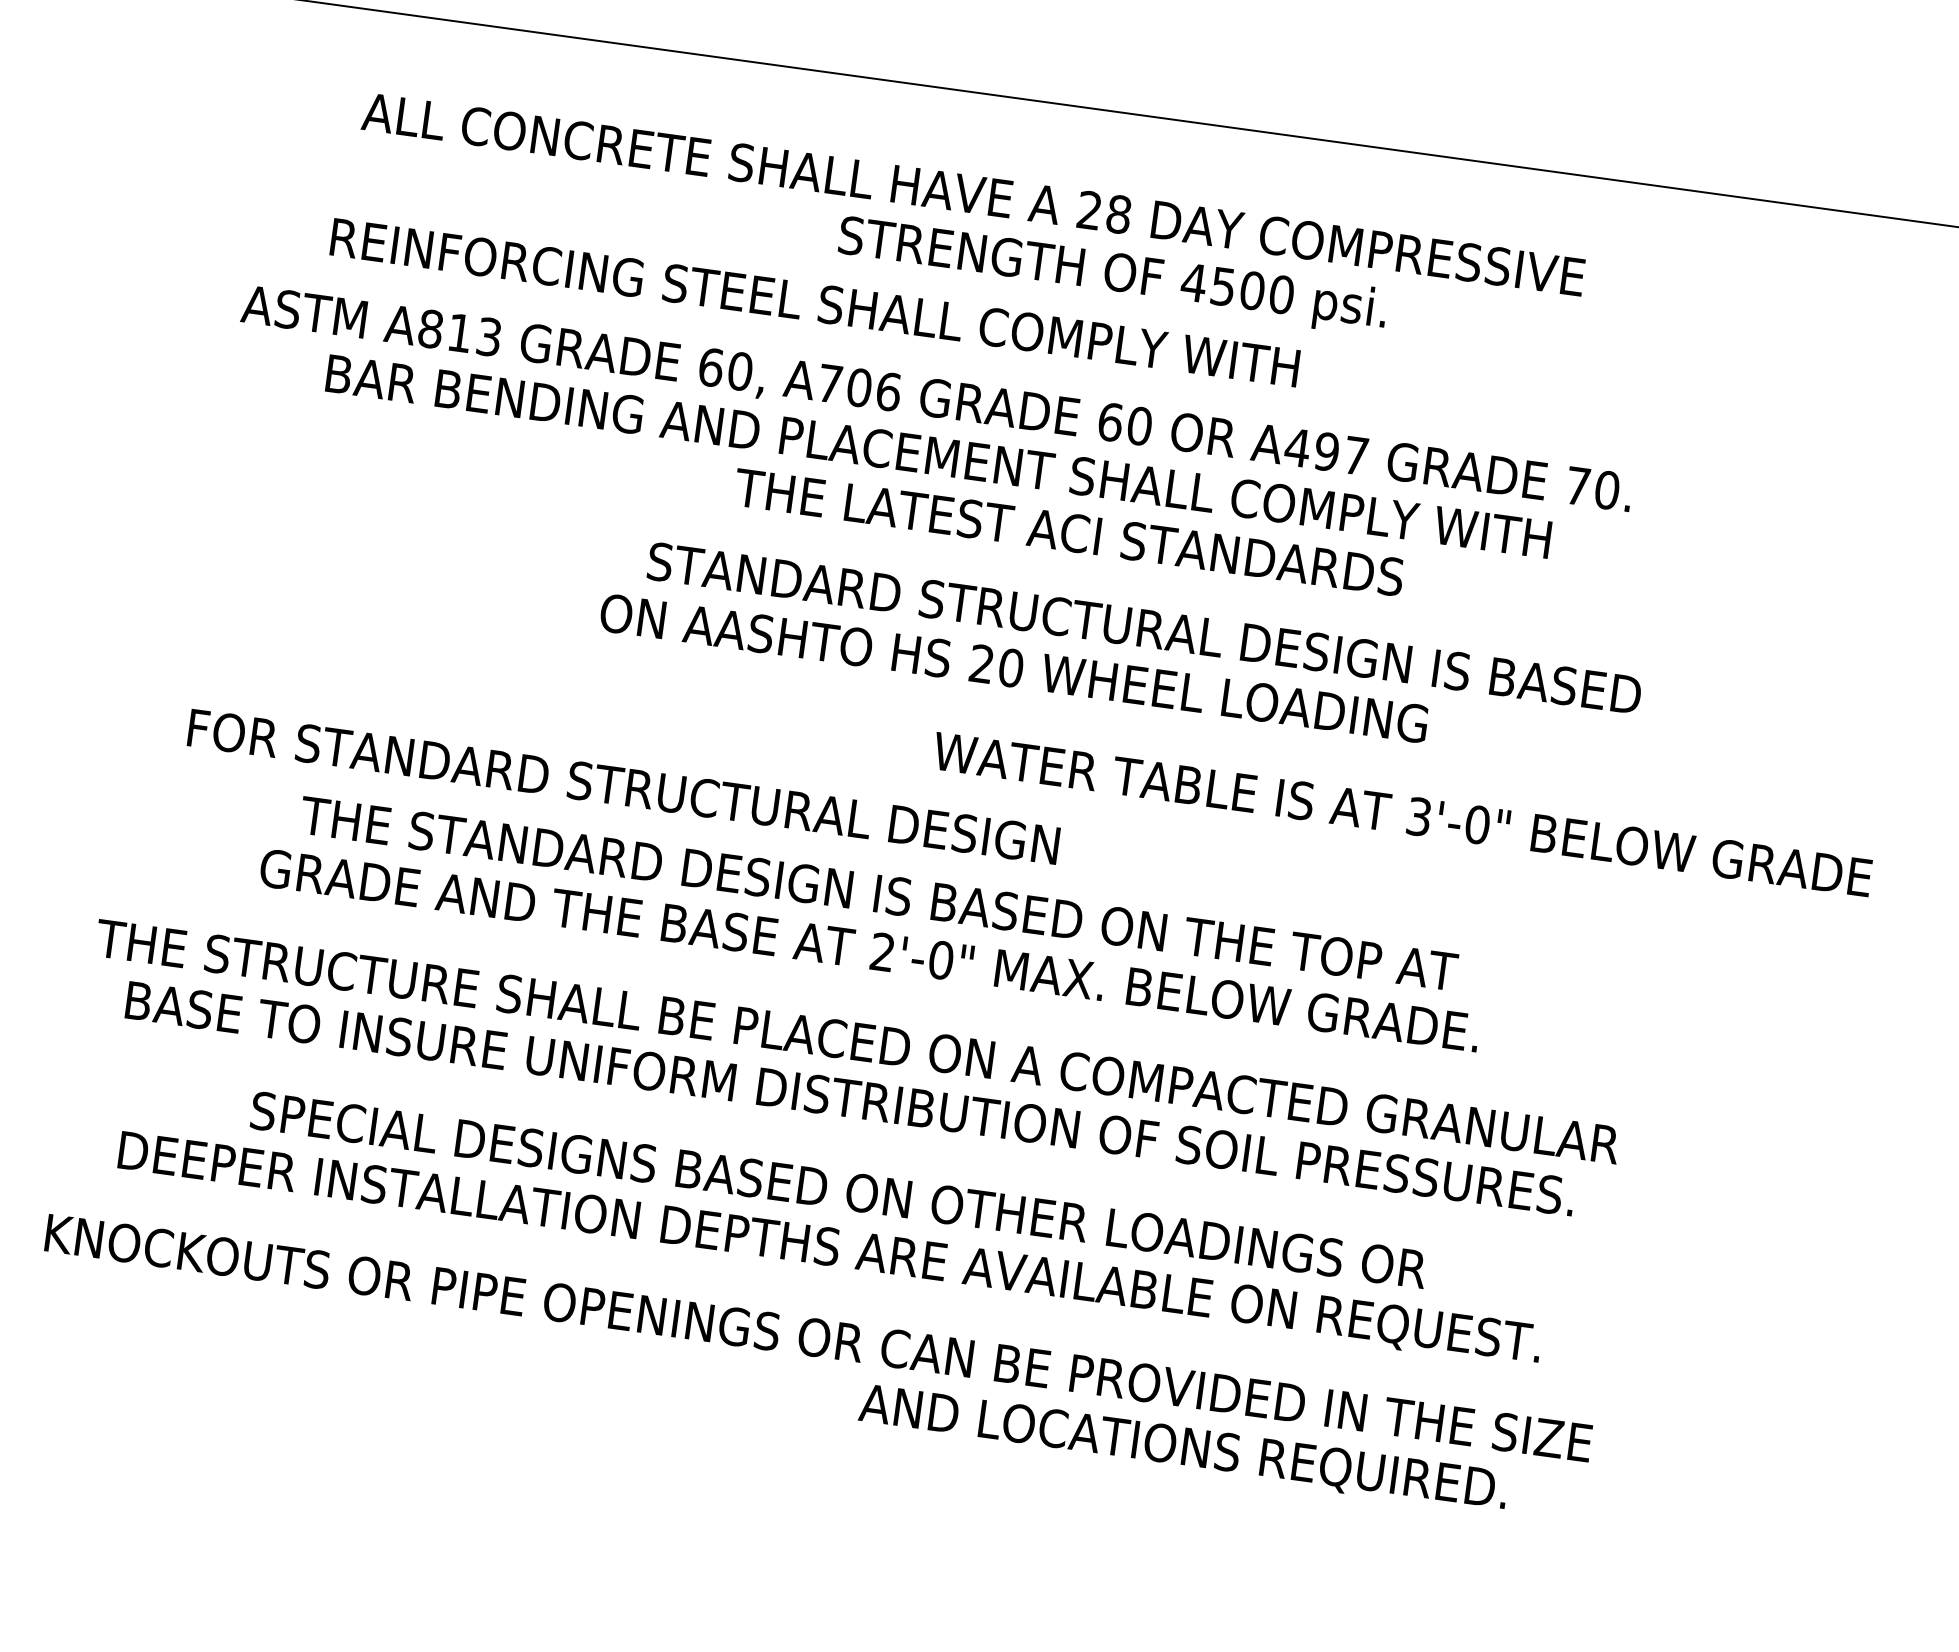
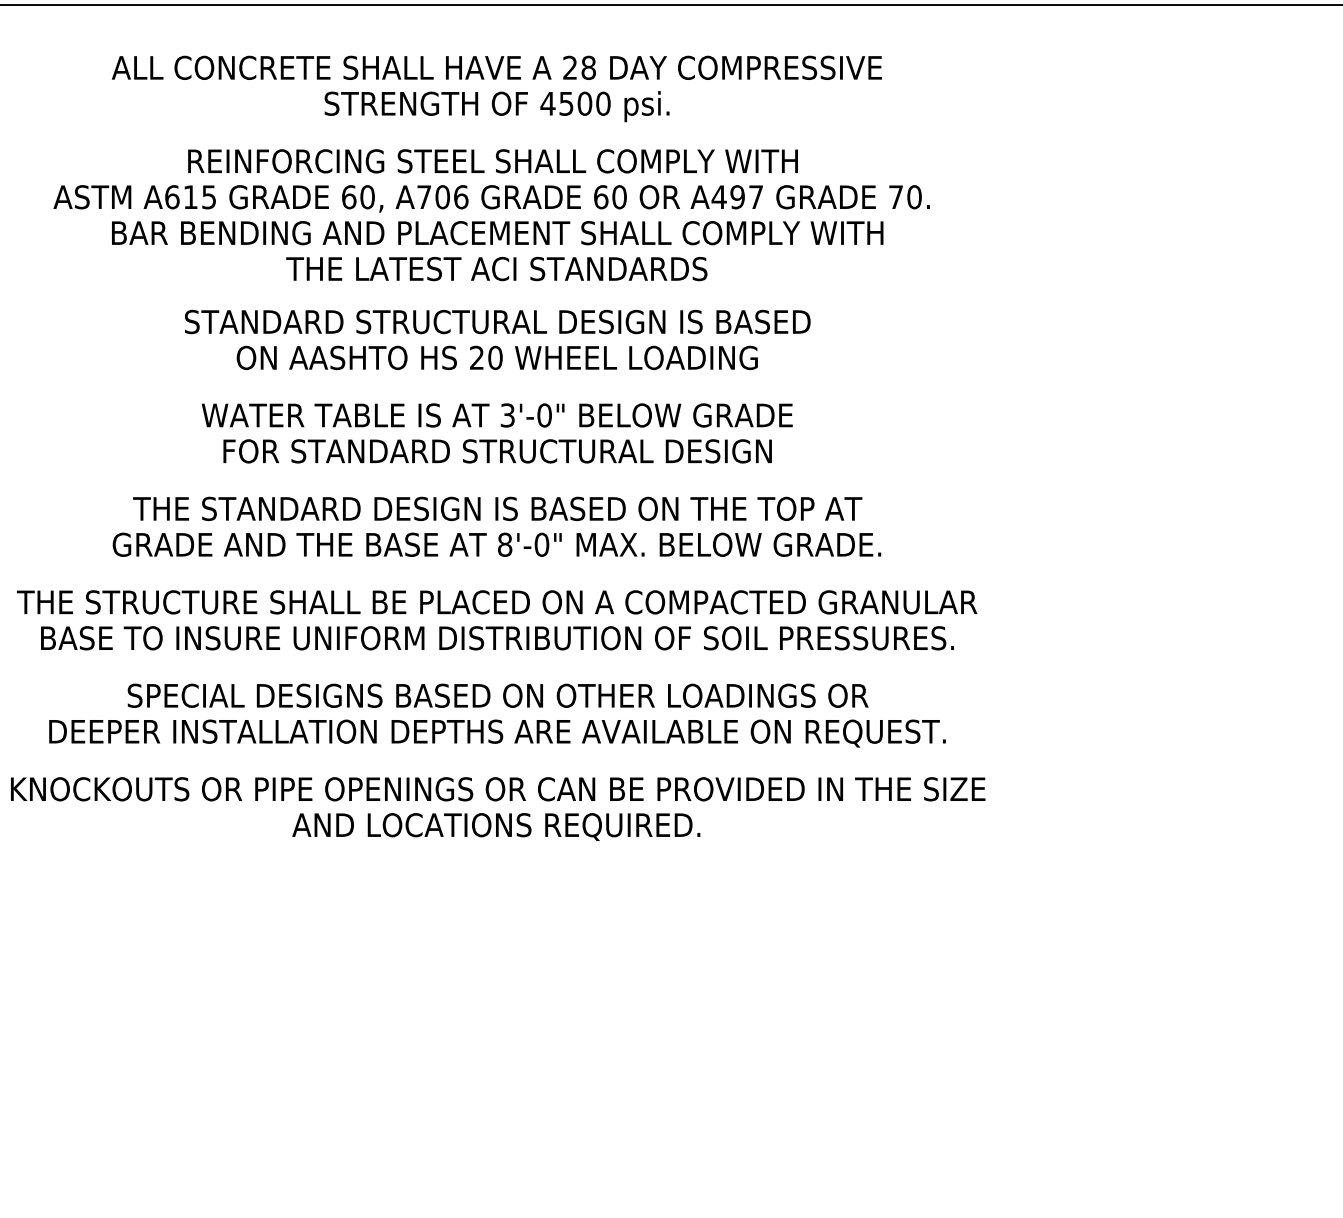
text: (1111, 275) -> (496, 106), moved
text: (814, 302) -> (492, 161), moved
text: (459, 333) -> (190, 197), A813 -> A615
text: (1068, 533) -> (496, 269), moved
text: (1144, 627) -> (497, 321), moved
text: (1012, 667) -> (496, 357), moved
text: (623, 787) -> (497, 451), moved
text: (1401, 814) -> (496, 415), moved
text: (883, 951) -> (505, 544), 2'-0" -> 8'-0"
text: (1183, 1448) -> (496, 826), moved

